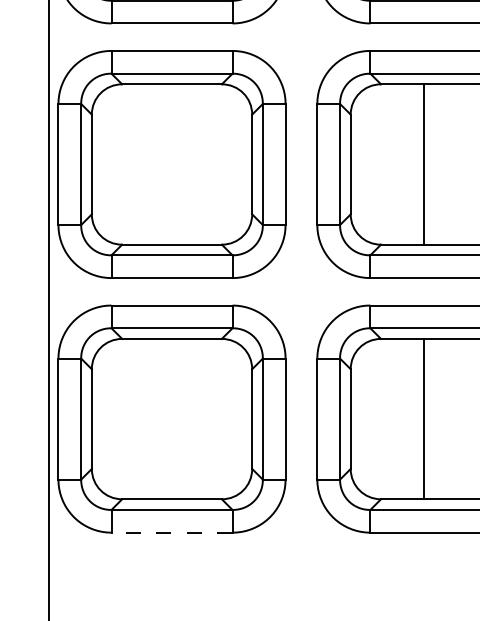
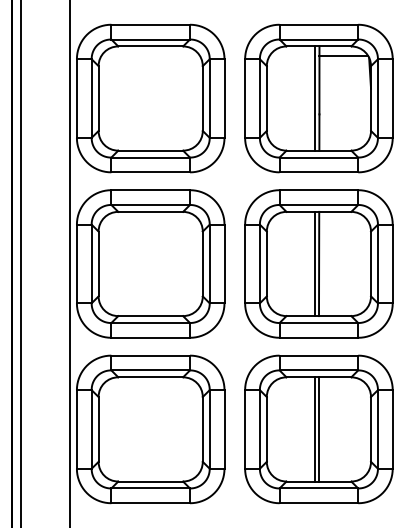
line: (430, 163) -> (318, 263), added
line: (430, 419) -> (318, 429), added
line: (171, 533) -> (150, 503), dashed -> solid

